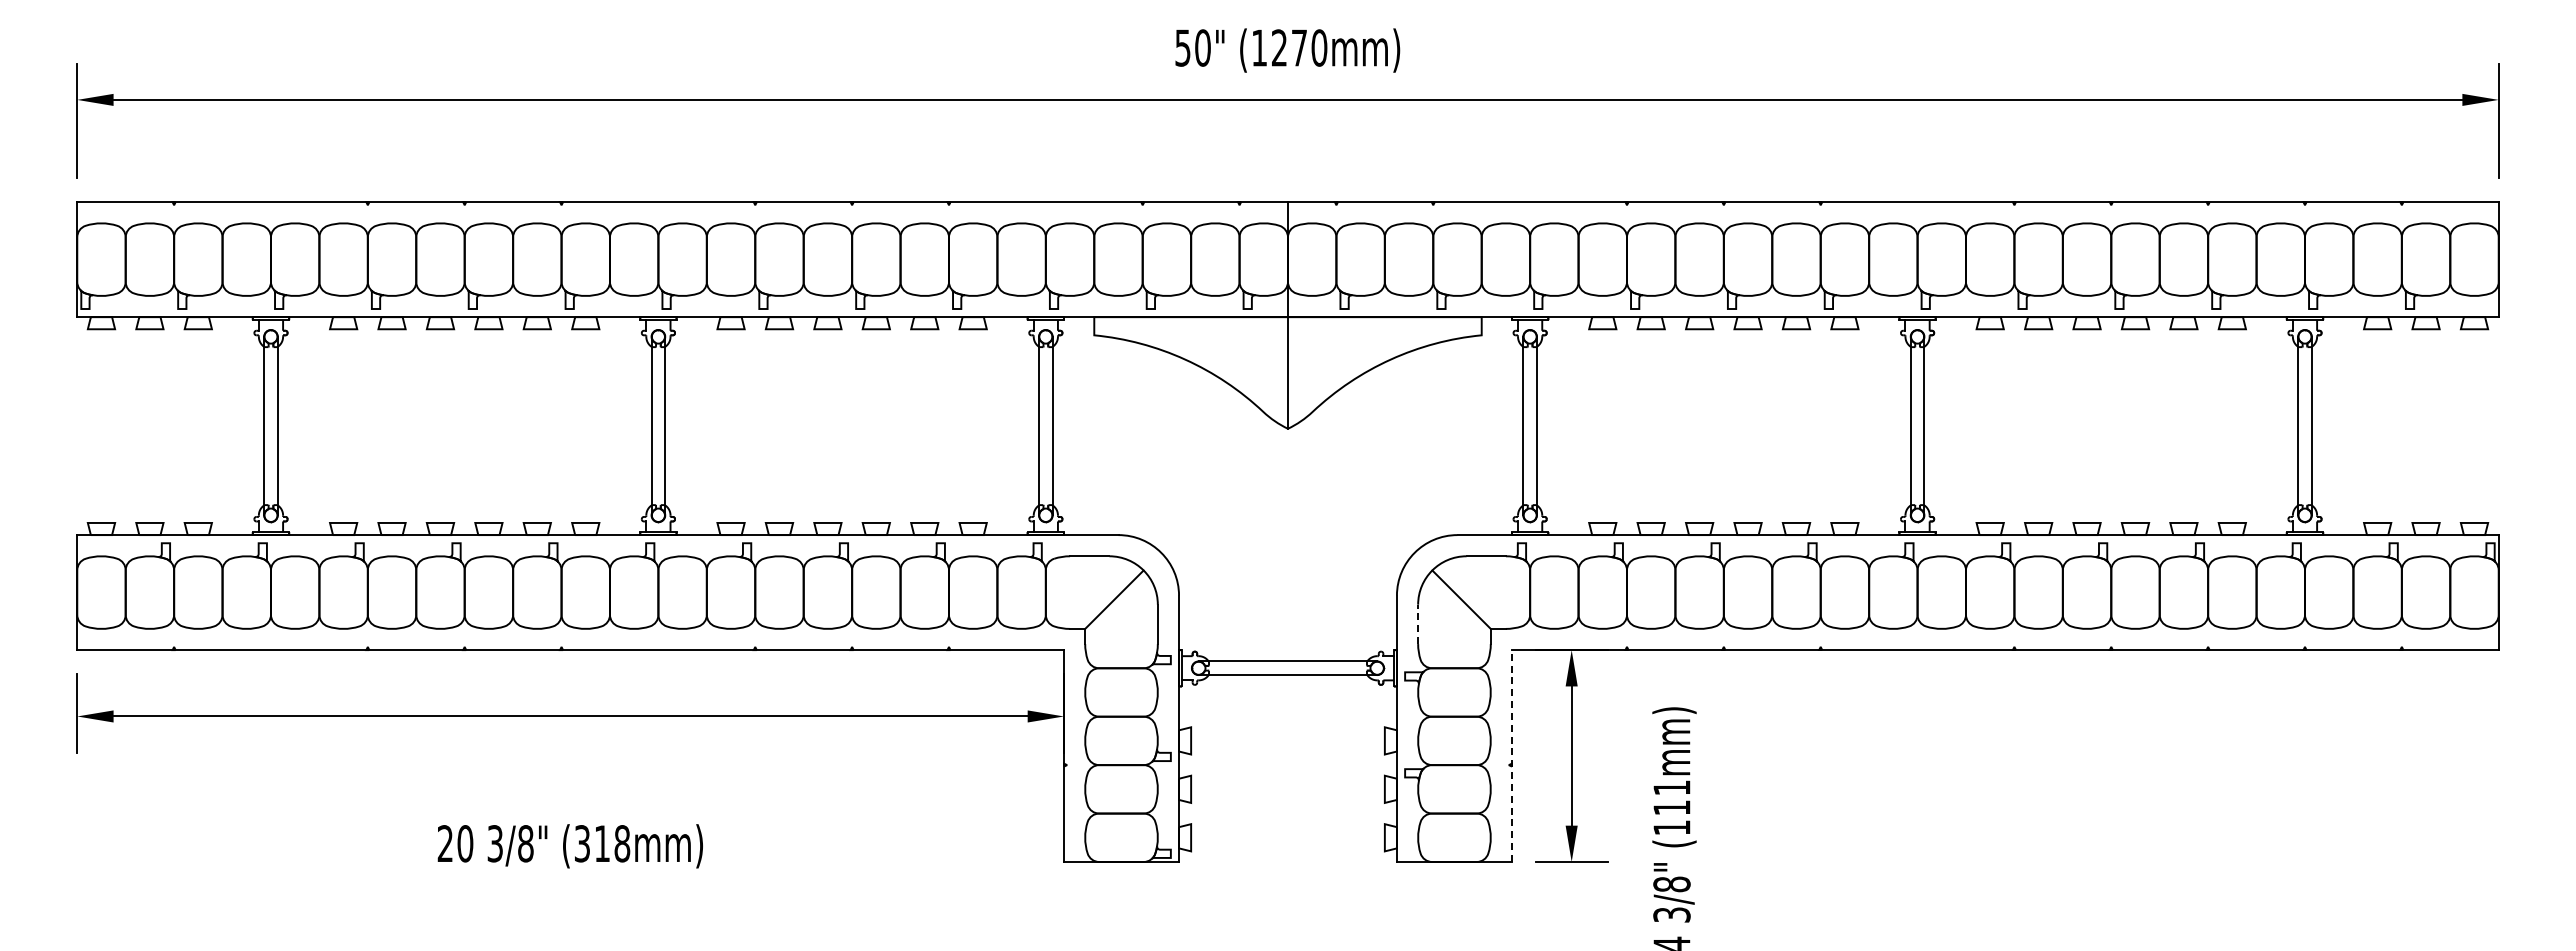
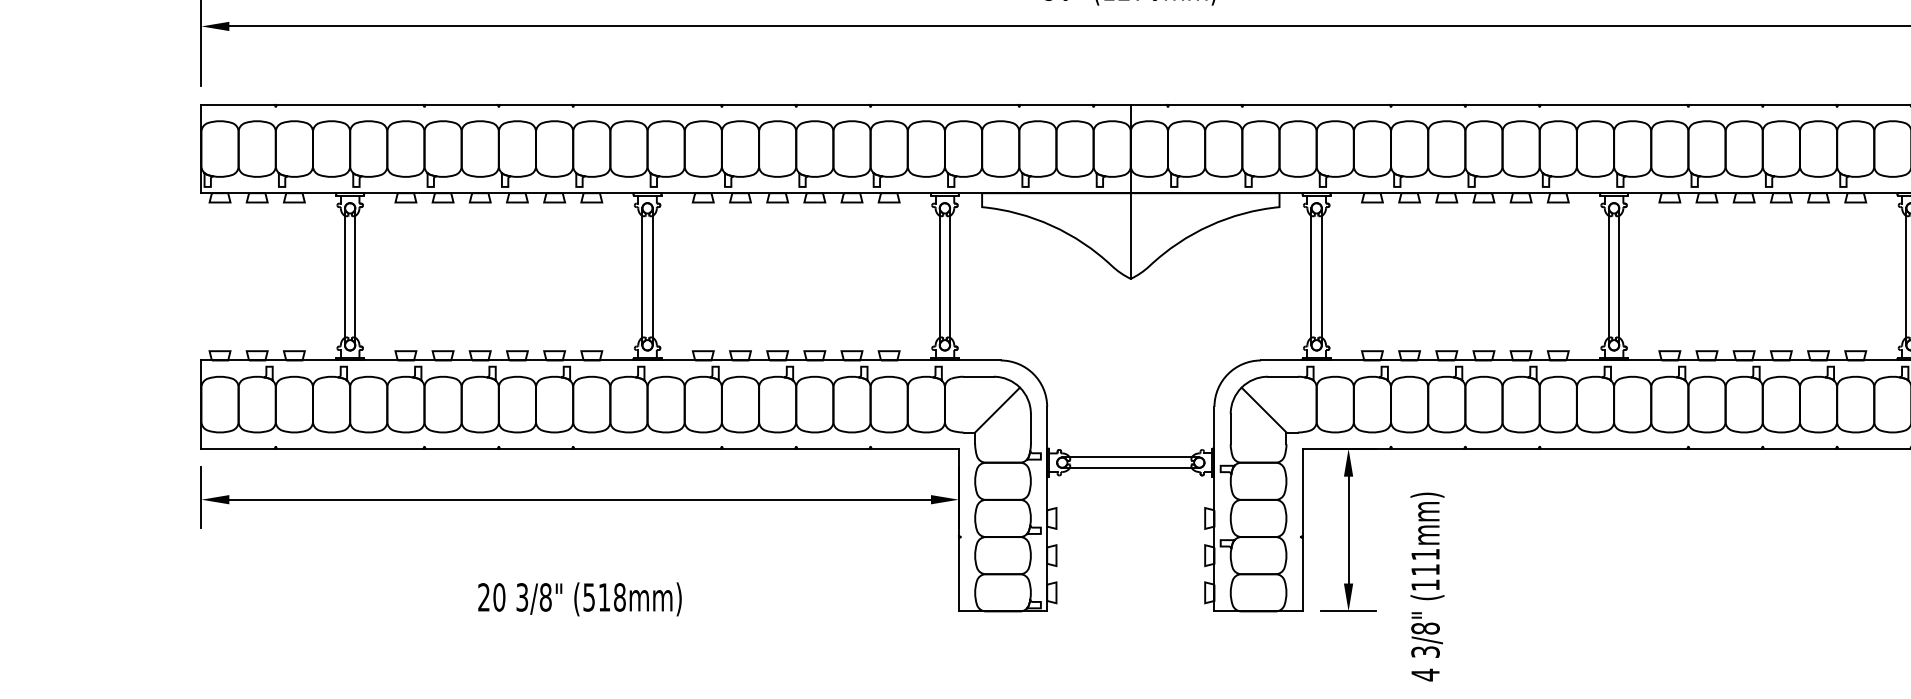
line: (1418, 624) -> (1230, 429), dashed -> solid
line: (1511, 756) -> (1302, 530), dashed -> solid
text: (582, 843) -> (589, 597), (318mm) -> (518mm)

